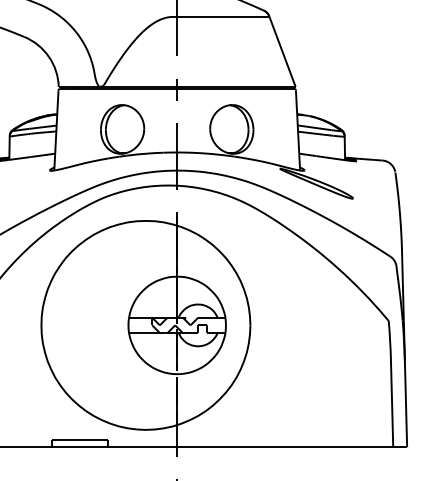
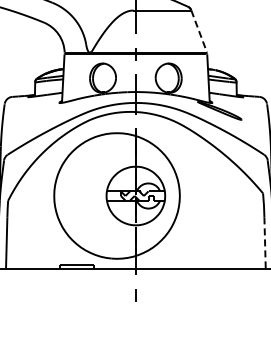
line: (283, 53) -> (199, 32), solid -> dashed
line: (392, 404) -> (265, 243), solid -> dashed

